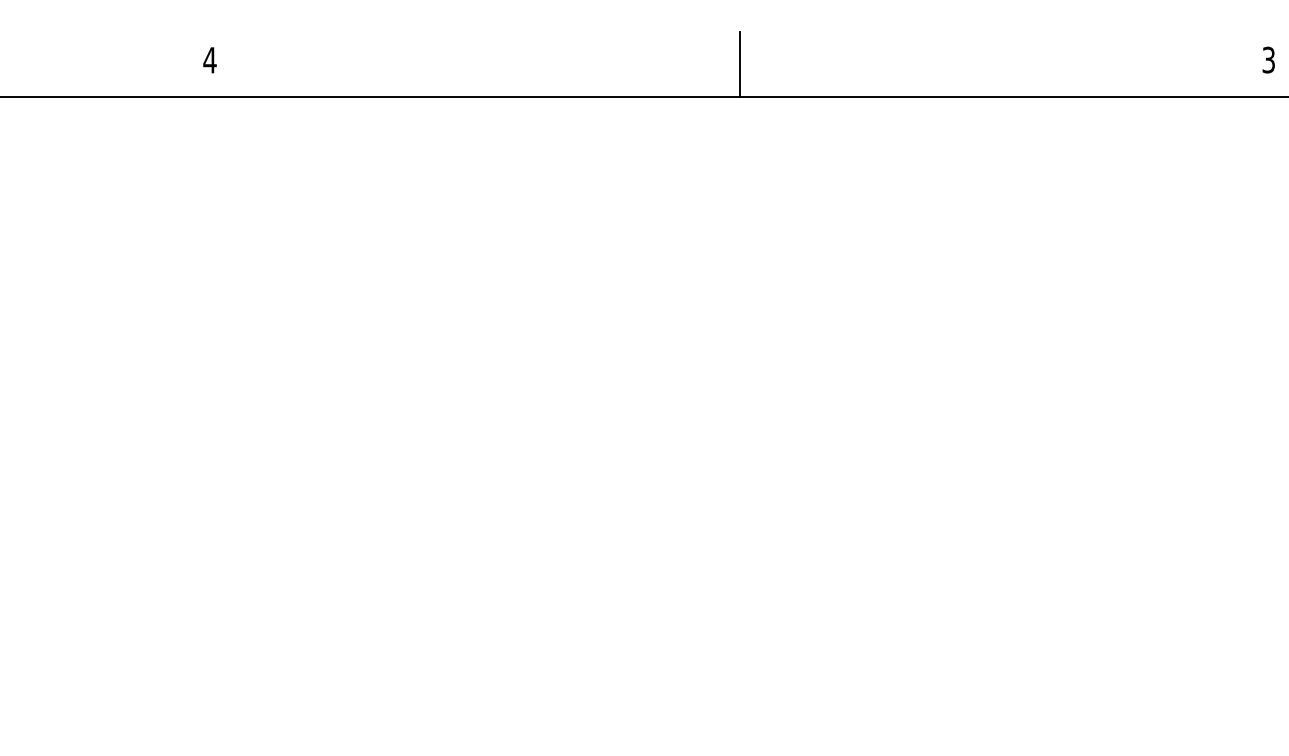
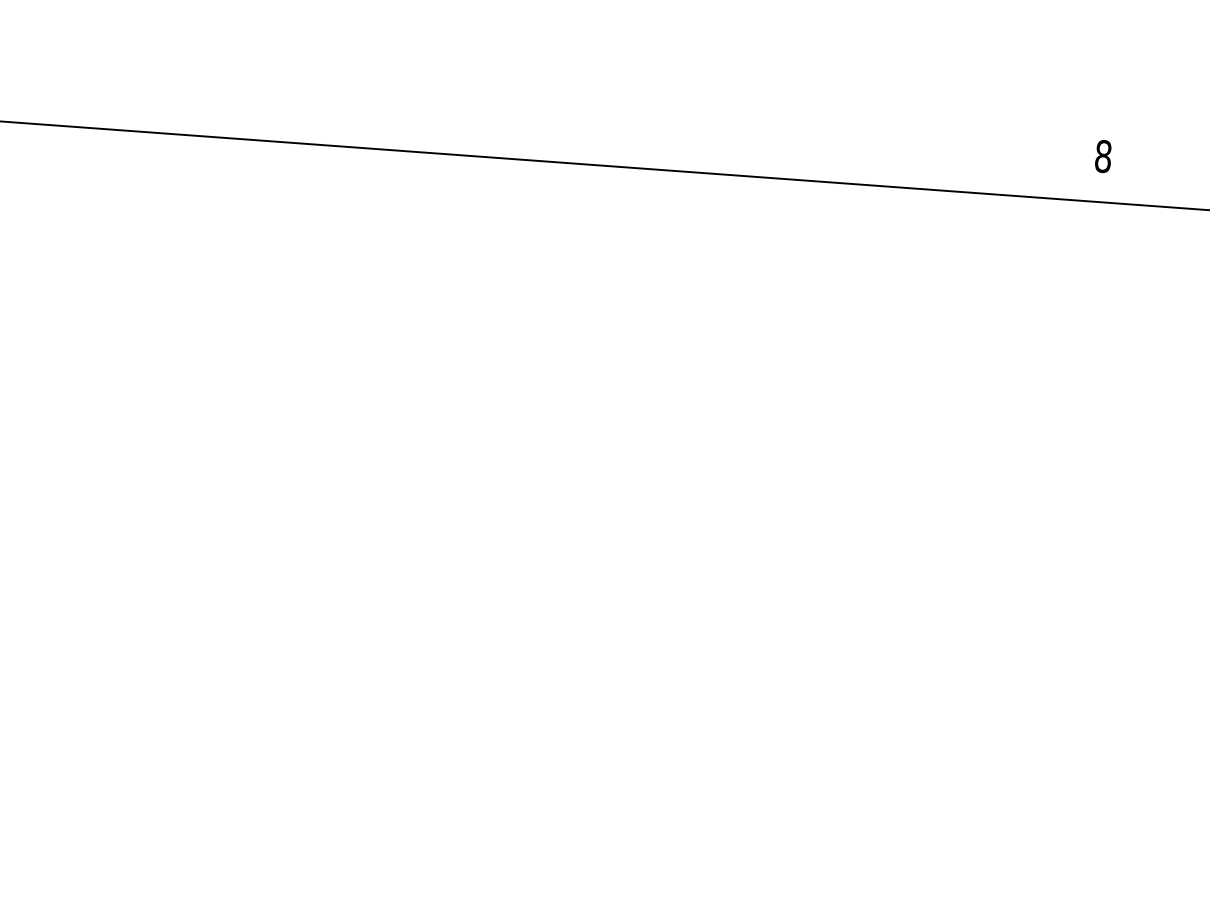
text: (1268, 59) -> (1103, 155), 3 -> 8
line: (740, 64) -> (449, 113), removed

